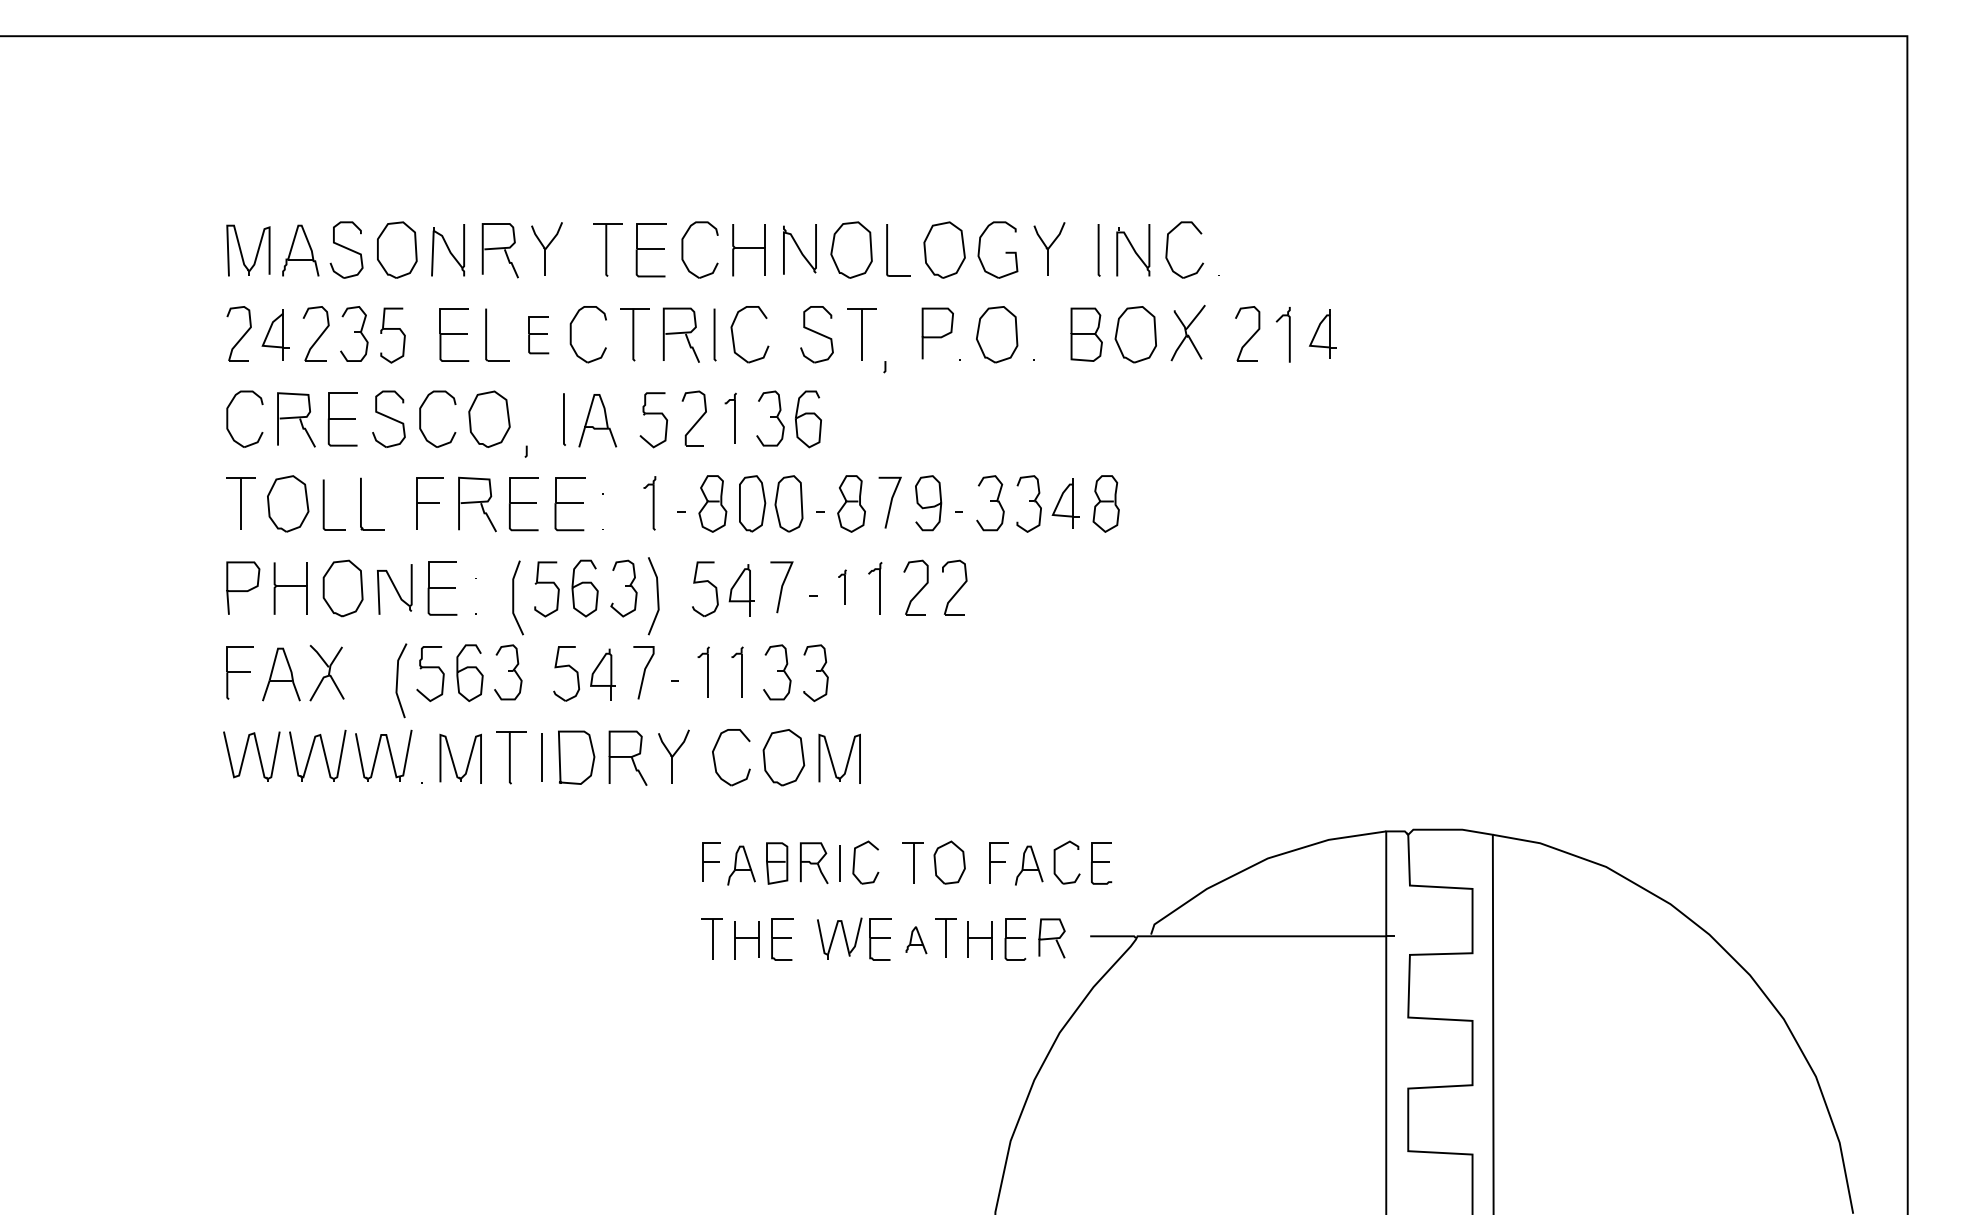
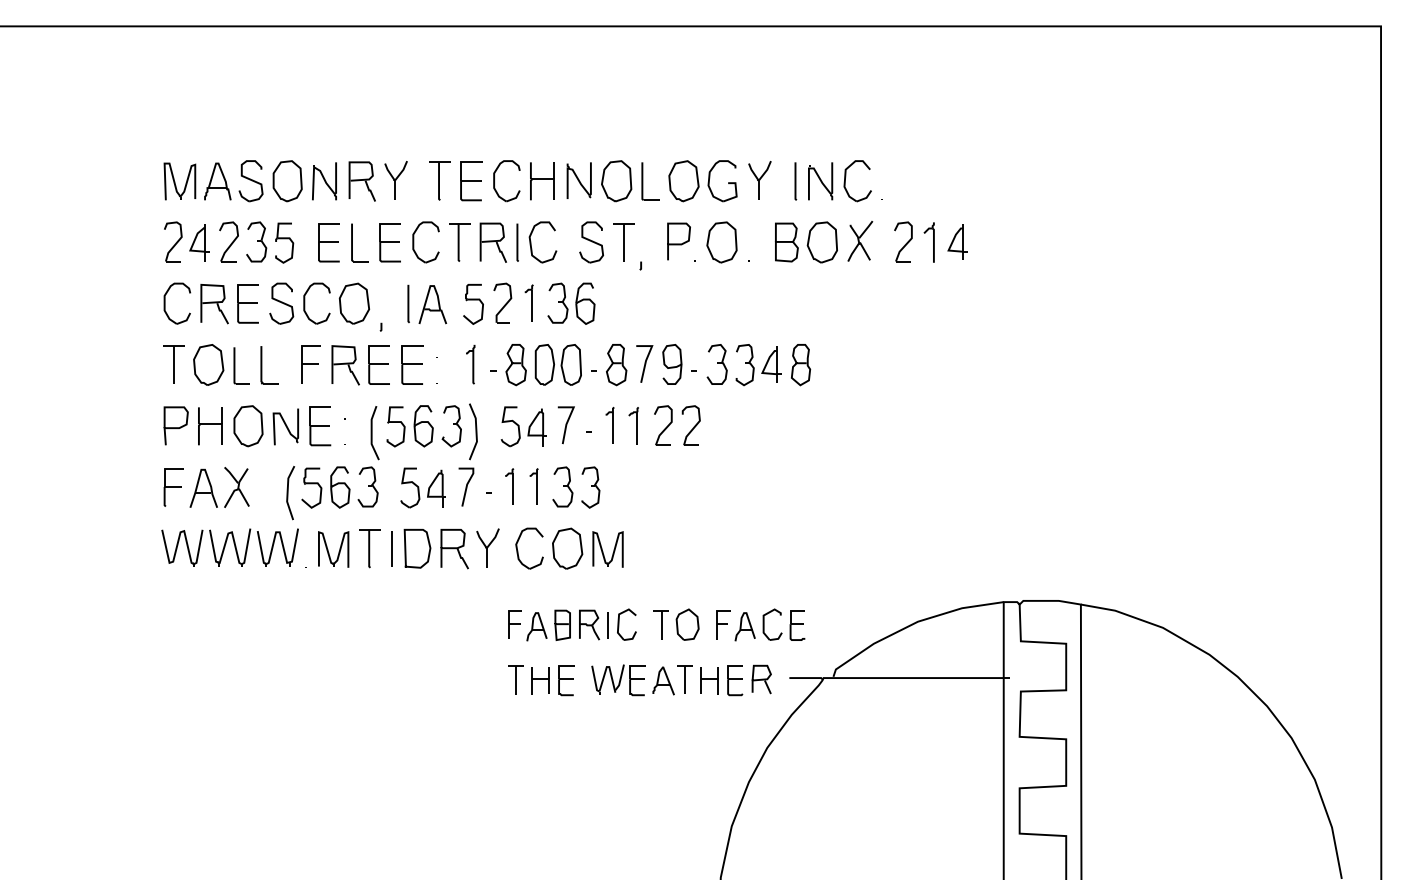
part: (537, 334) -> (389, 242), size x1.43
part: (841, 587) -> (609, 425), size x1.43
part: (916, 939) -> (663, 680), size x1.43

